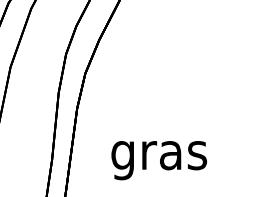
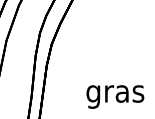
text: (159, 159) -> (115, 96), moved

